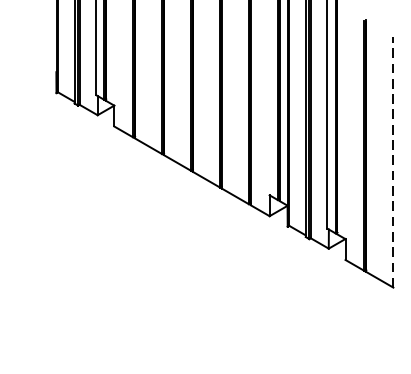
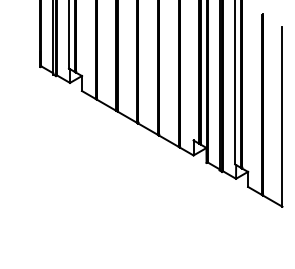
line: (393, 161) -> (282, 116), dashed -> solid

